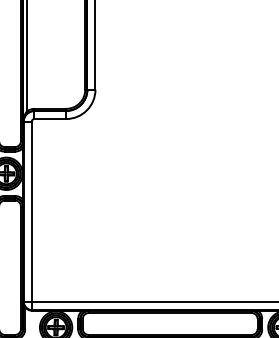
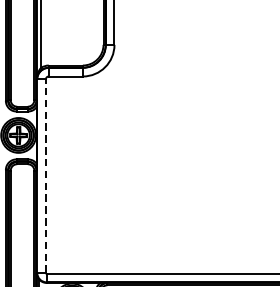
line: (31, 211) -> (45, 176), solid -> dashed

